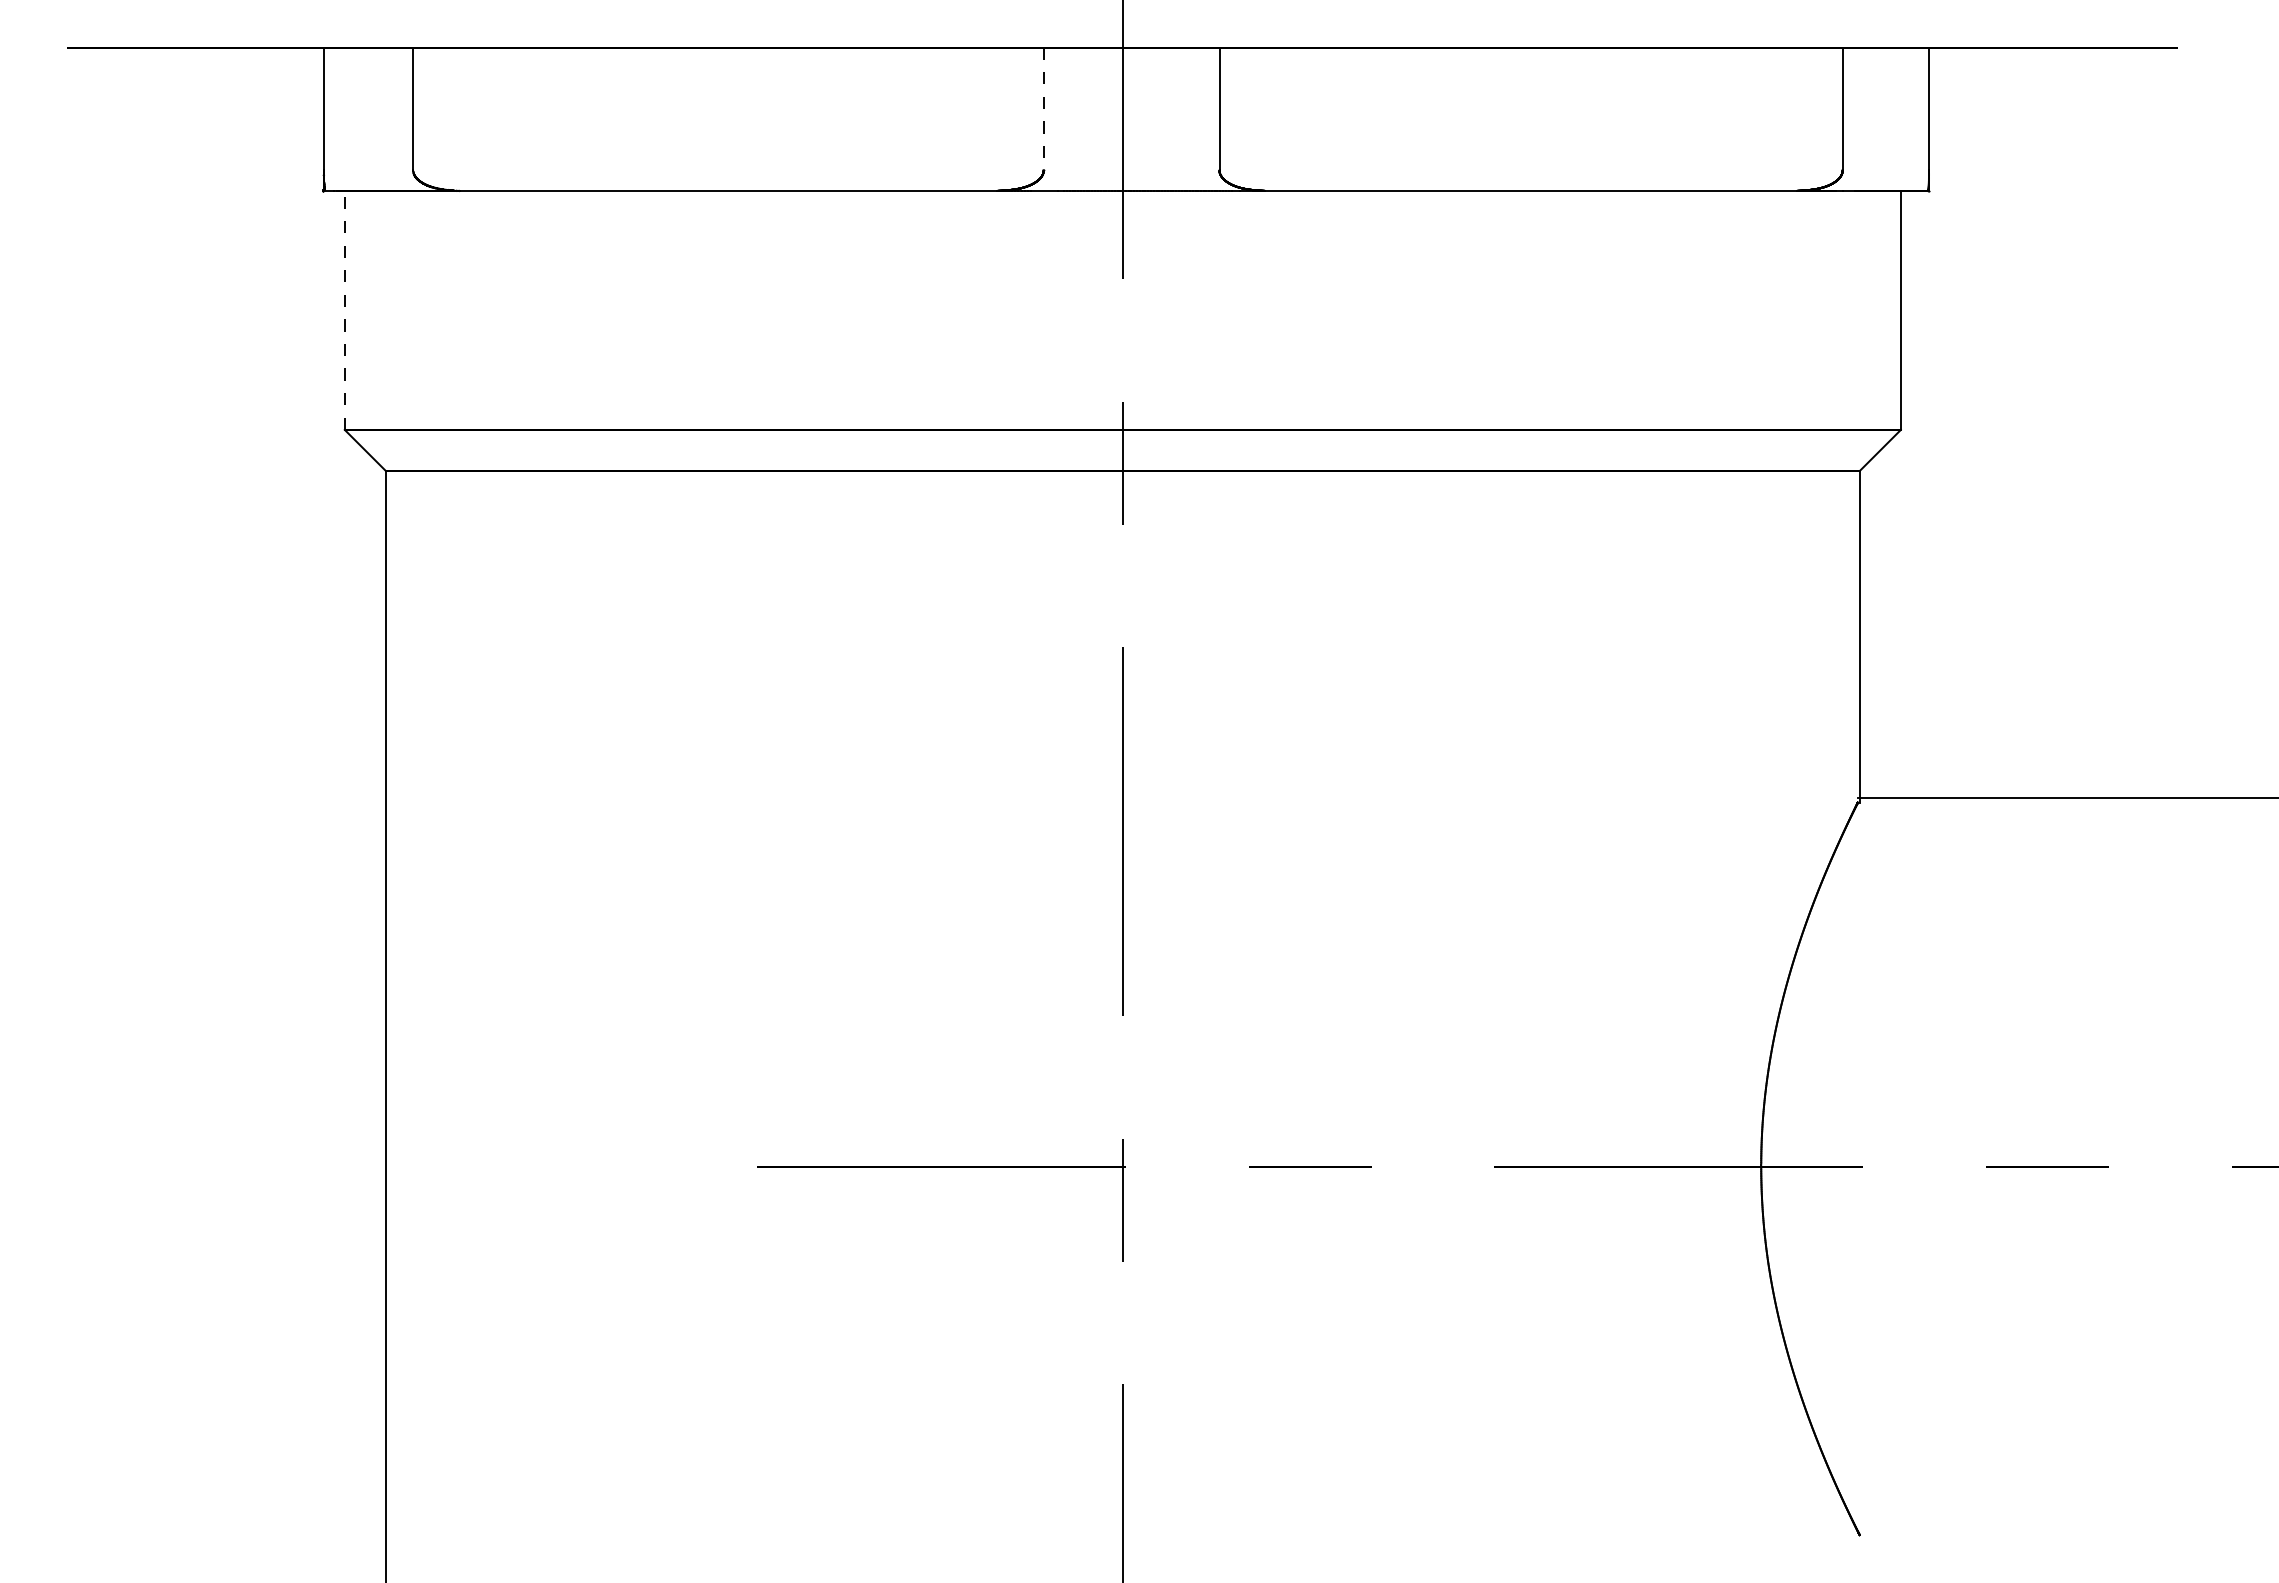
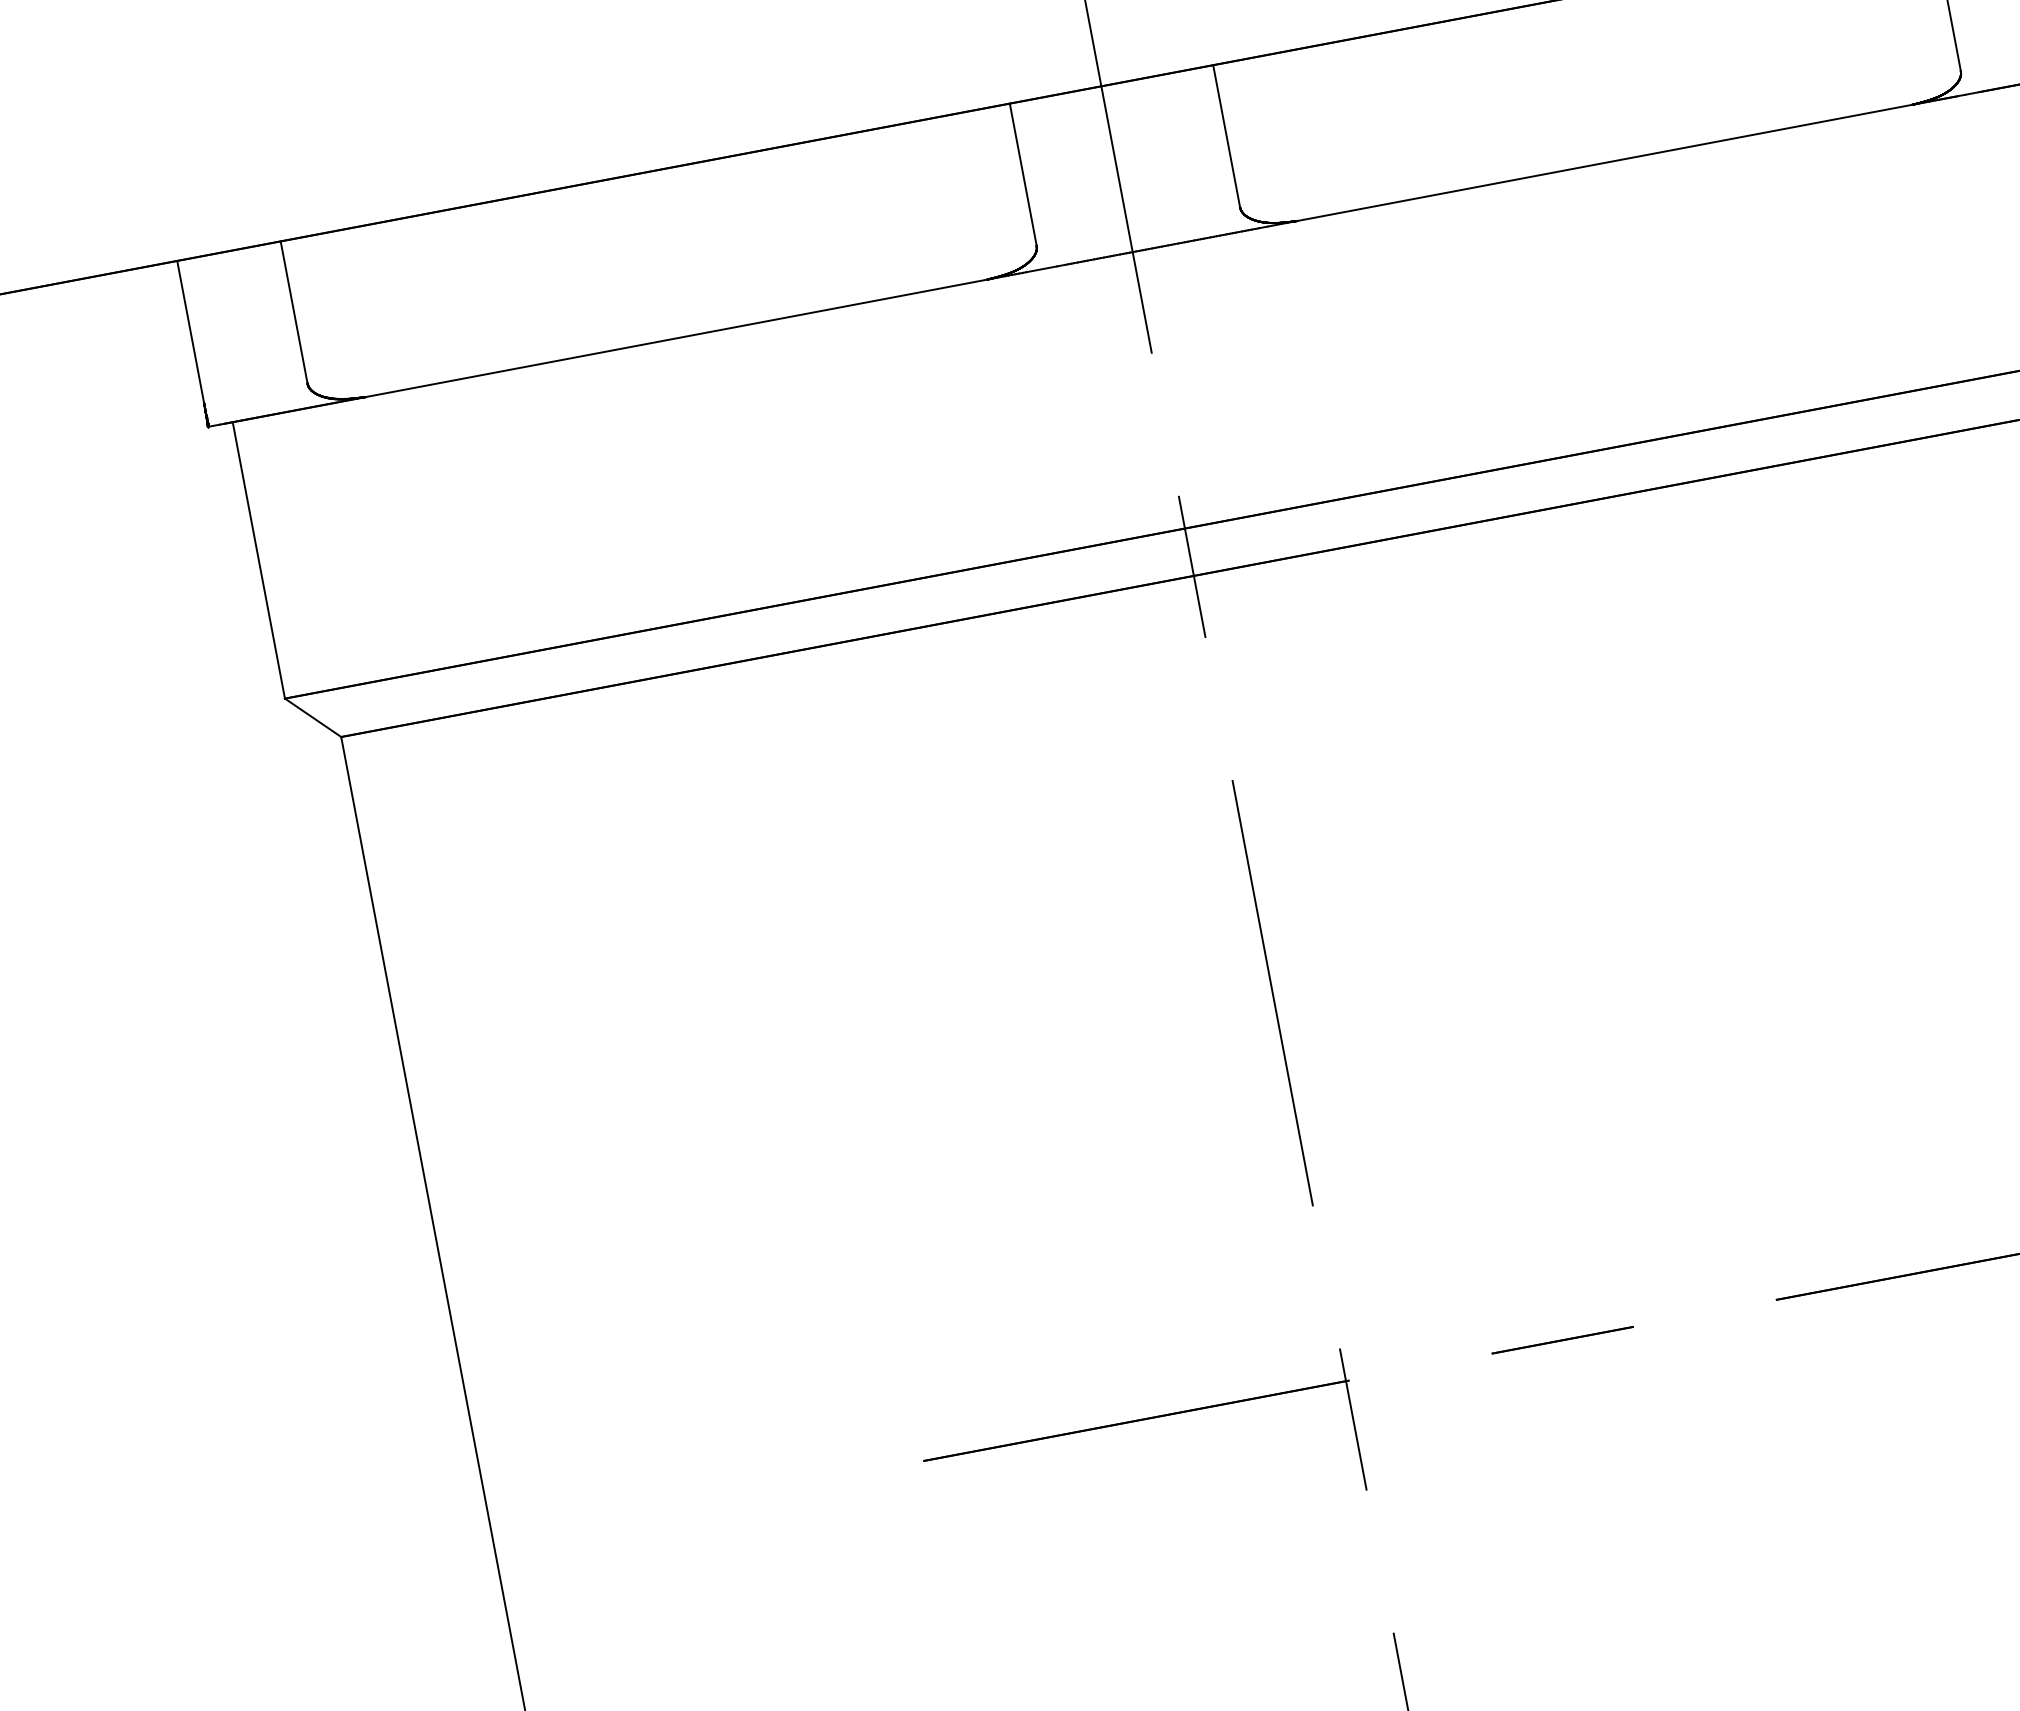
line: (1043, 109) -> (1023, 175), dashed -> solid
line: (344, 309) -> (258, 559), dashed -> solid

